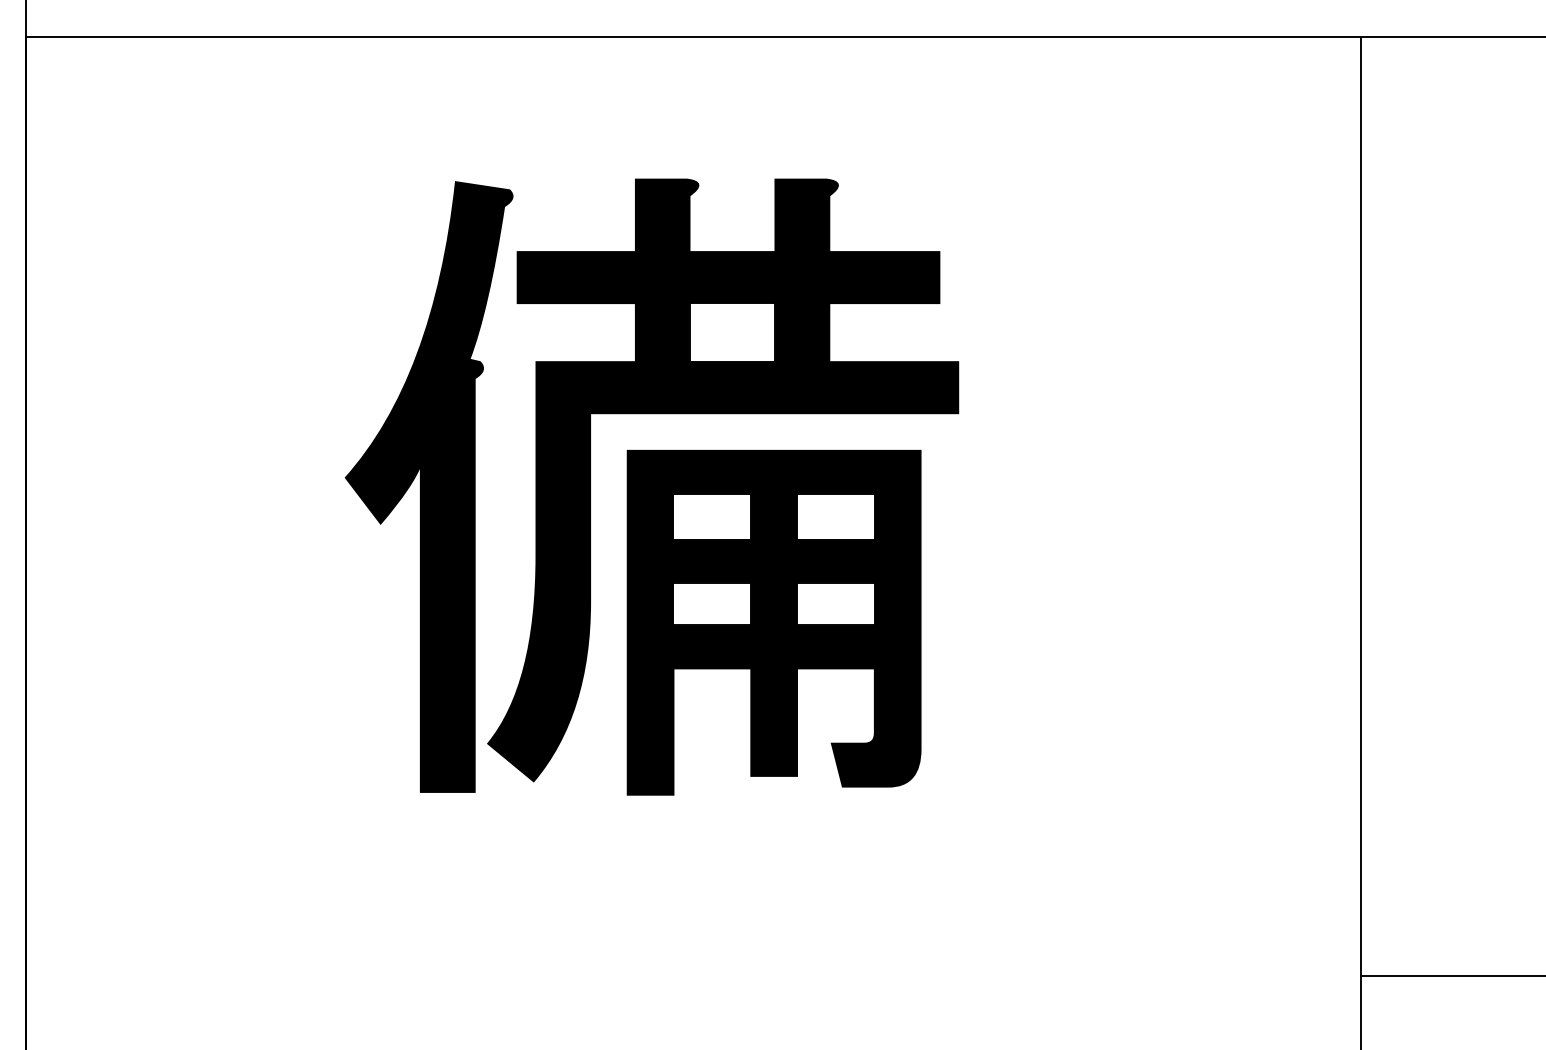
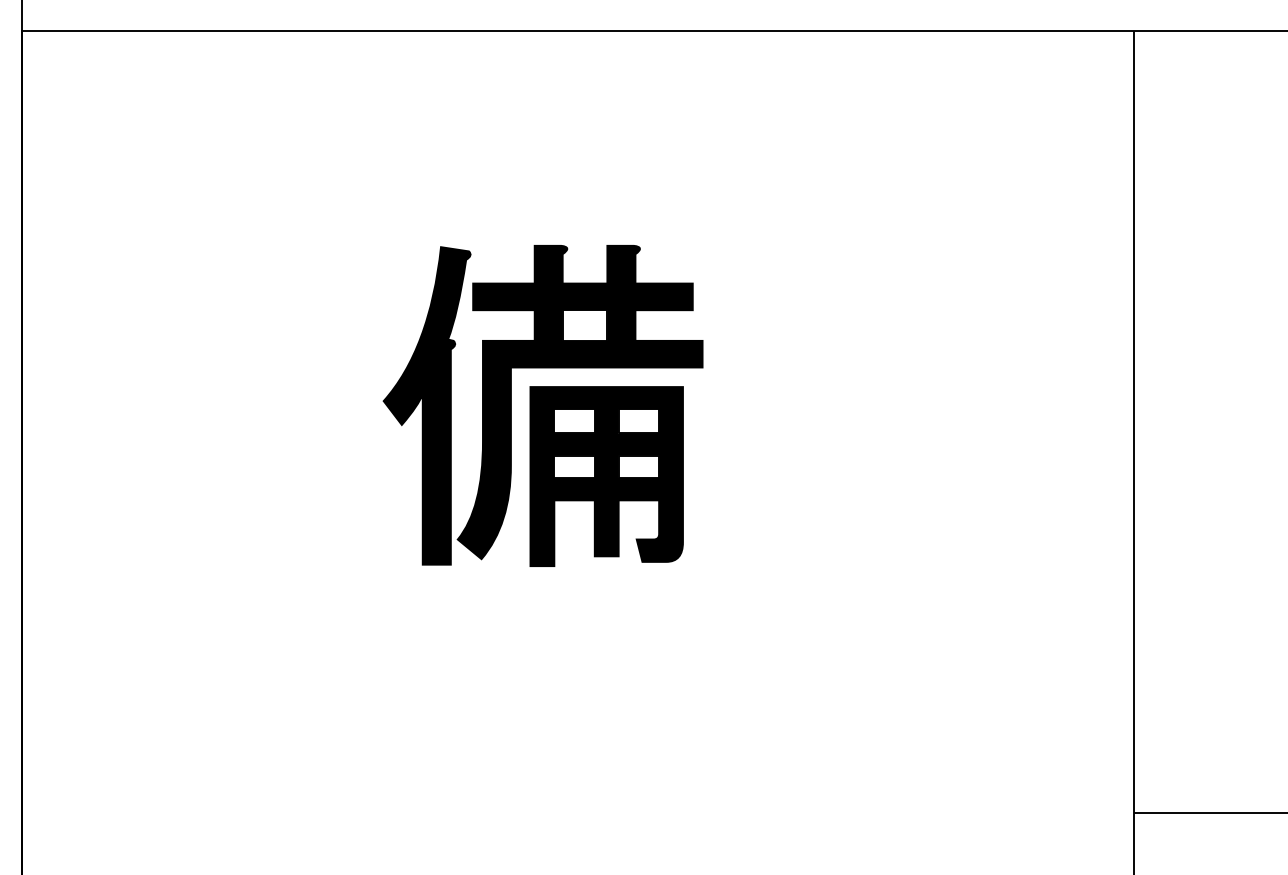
part: (651, 486) -> (542, 405), size x0.62

